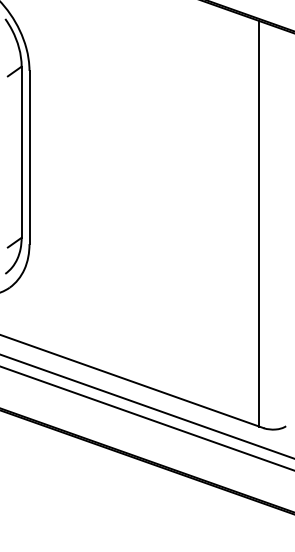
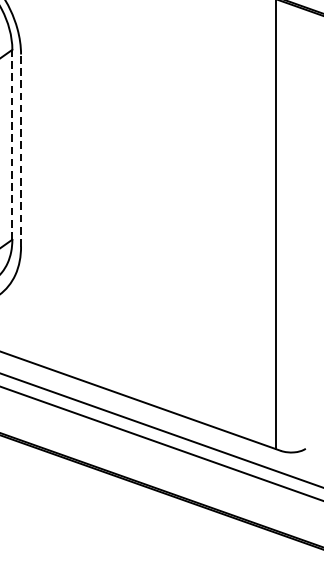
line: (21, 152) -> (12, 145), solid -> dashed
line: (29, 157) -> (21, 150), solid -> dashed

